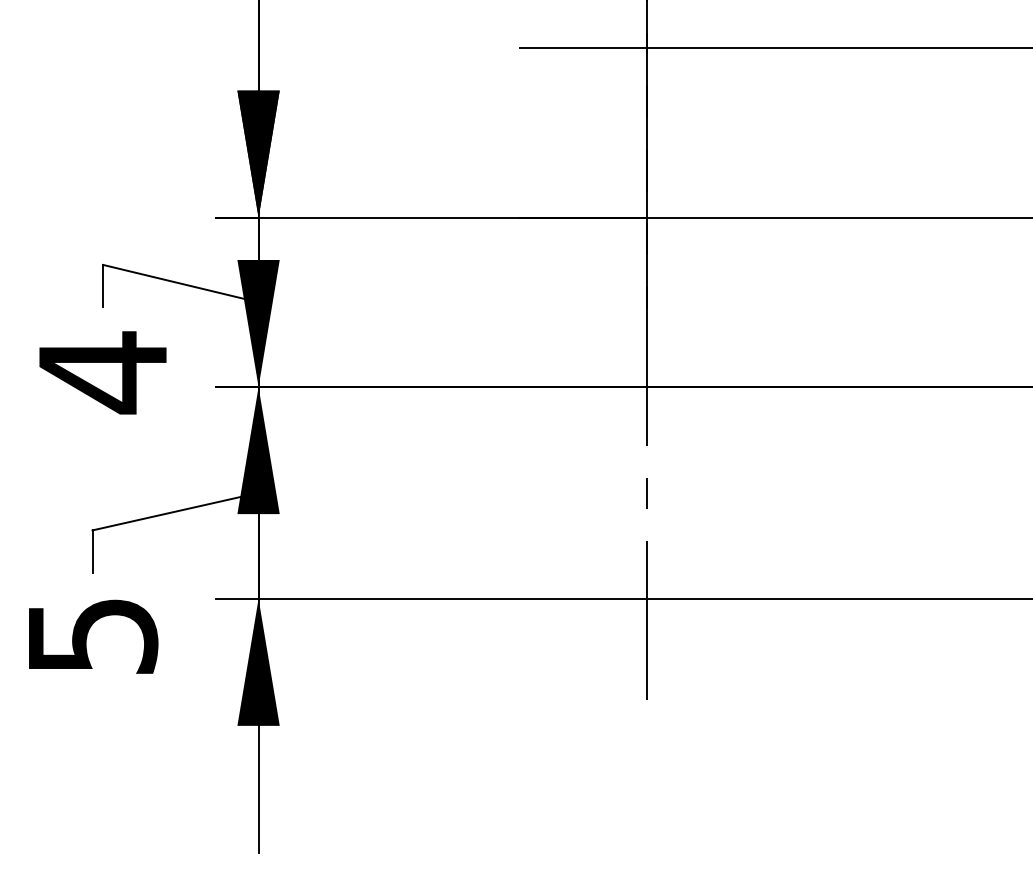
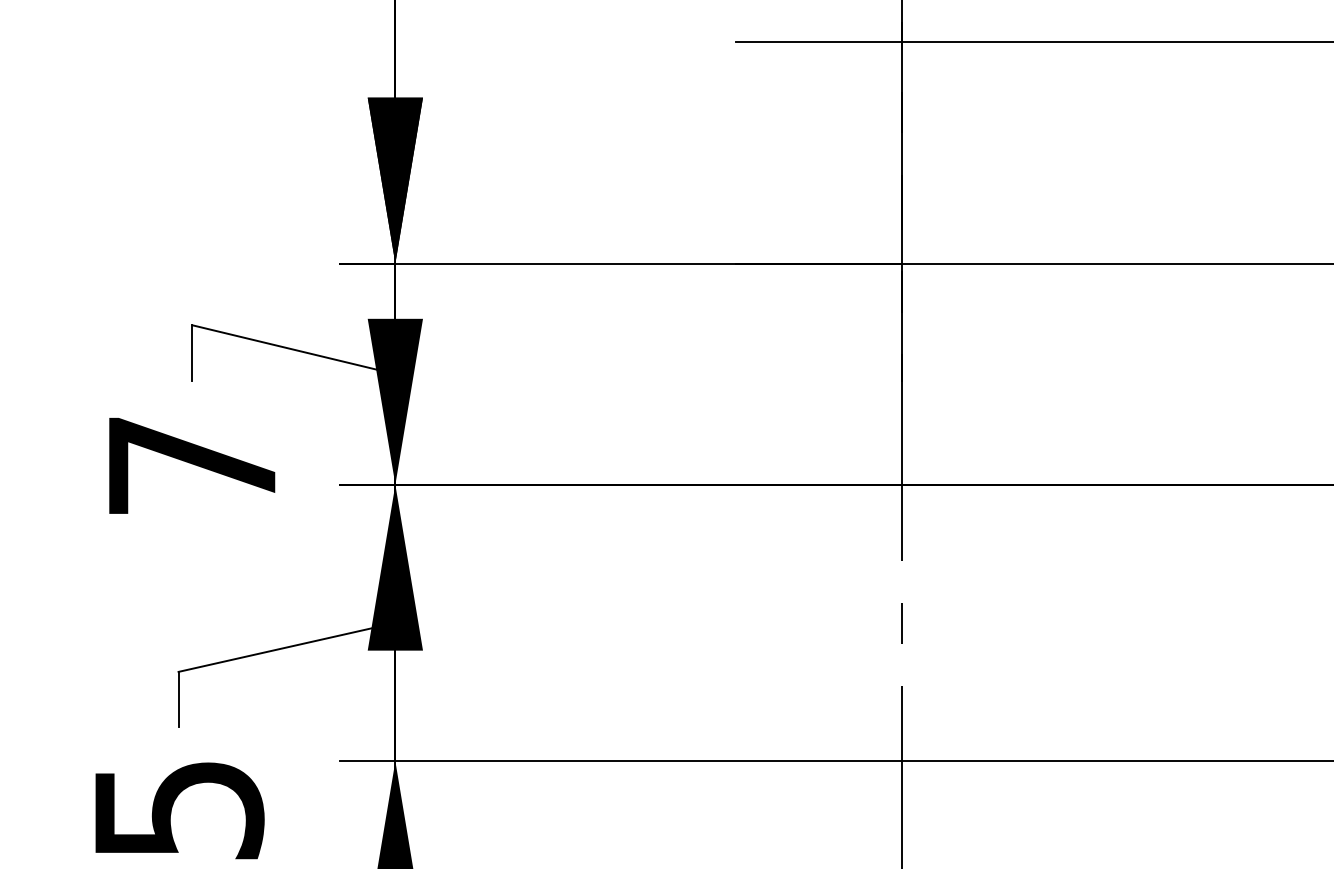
text: (102, 372) -> (191, 465), 4 -> 7

